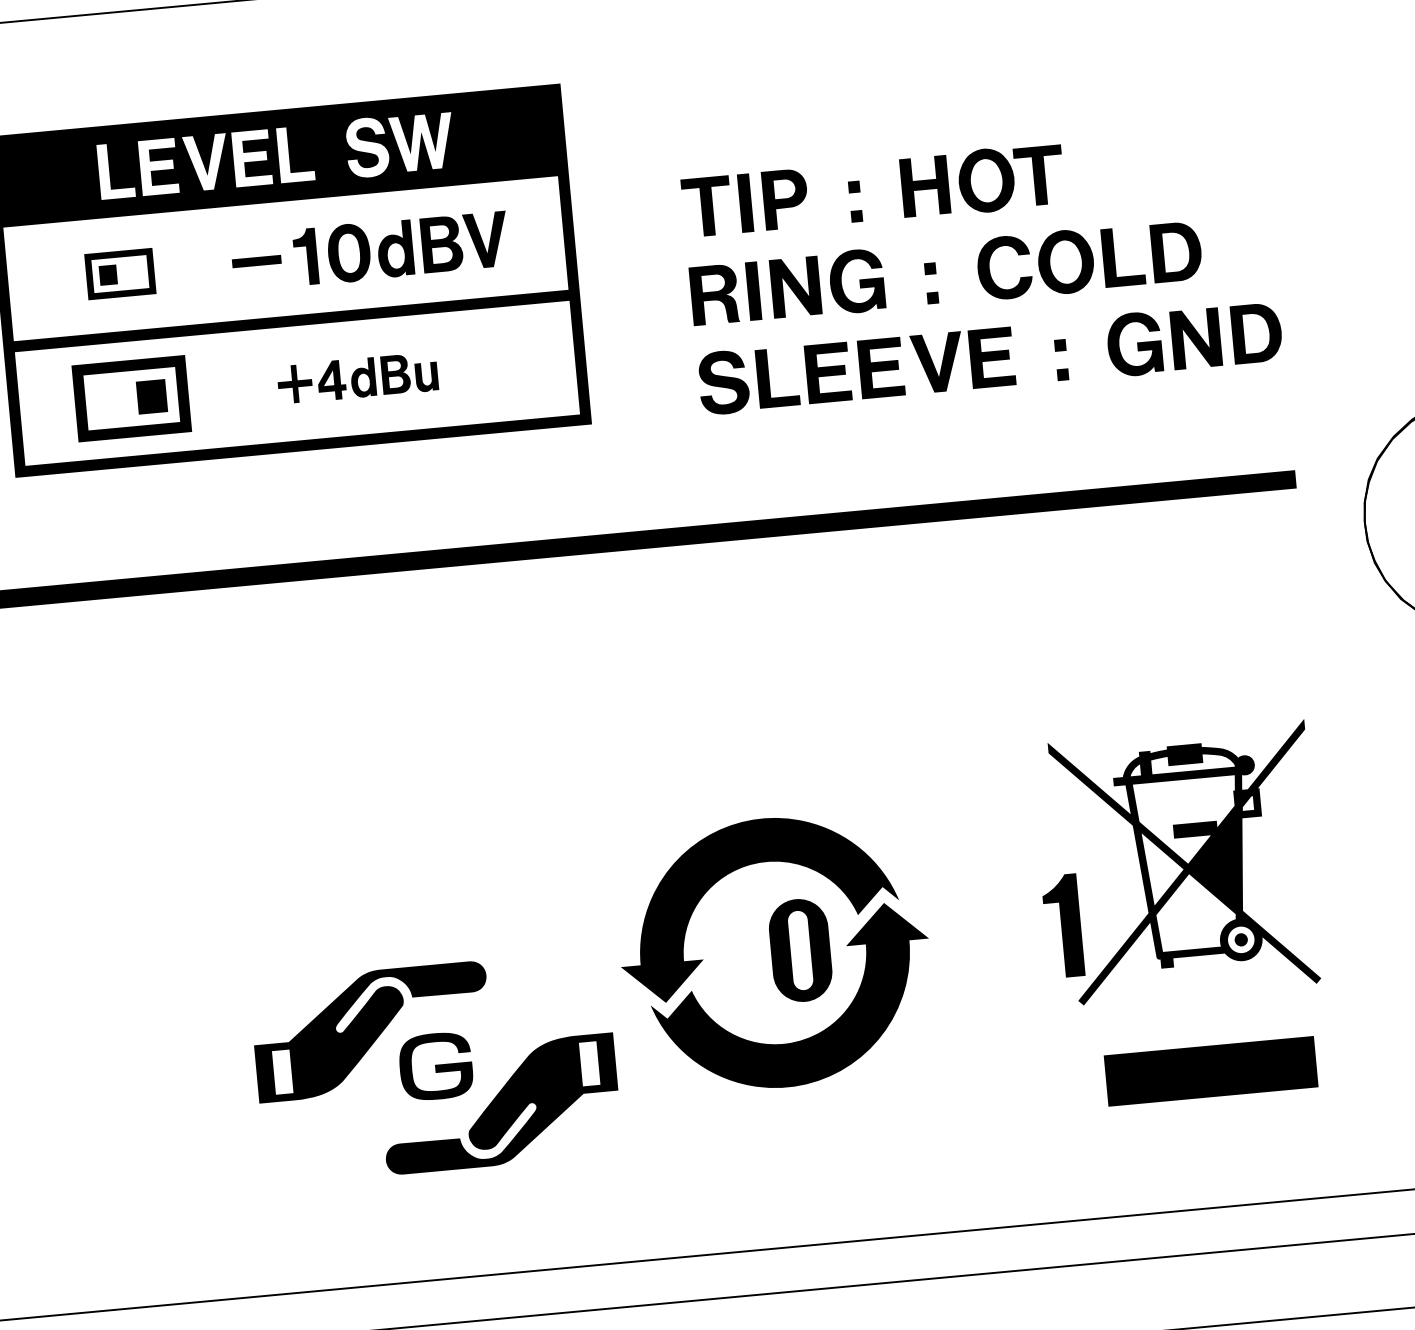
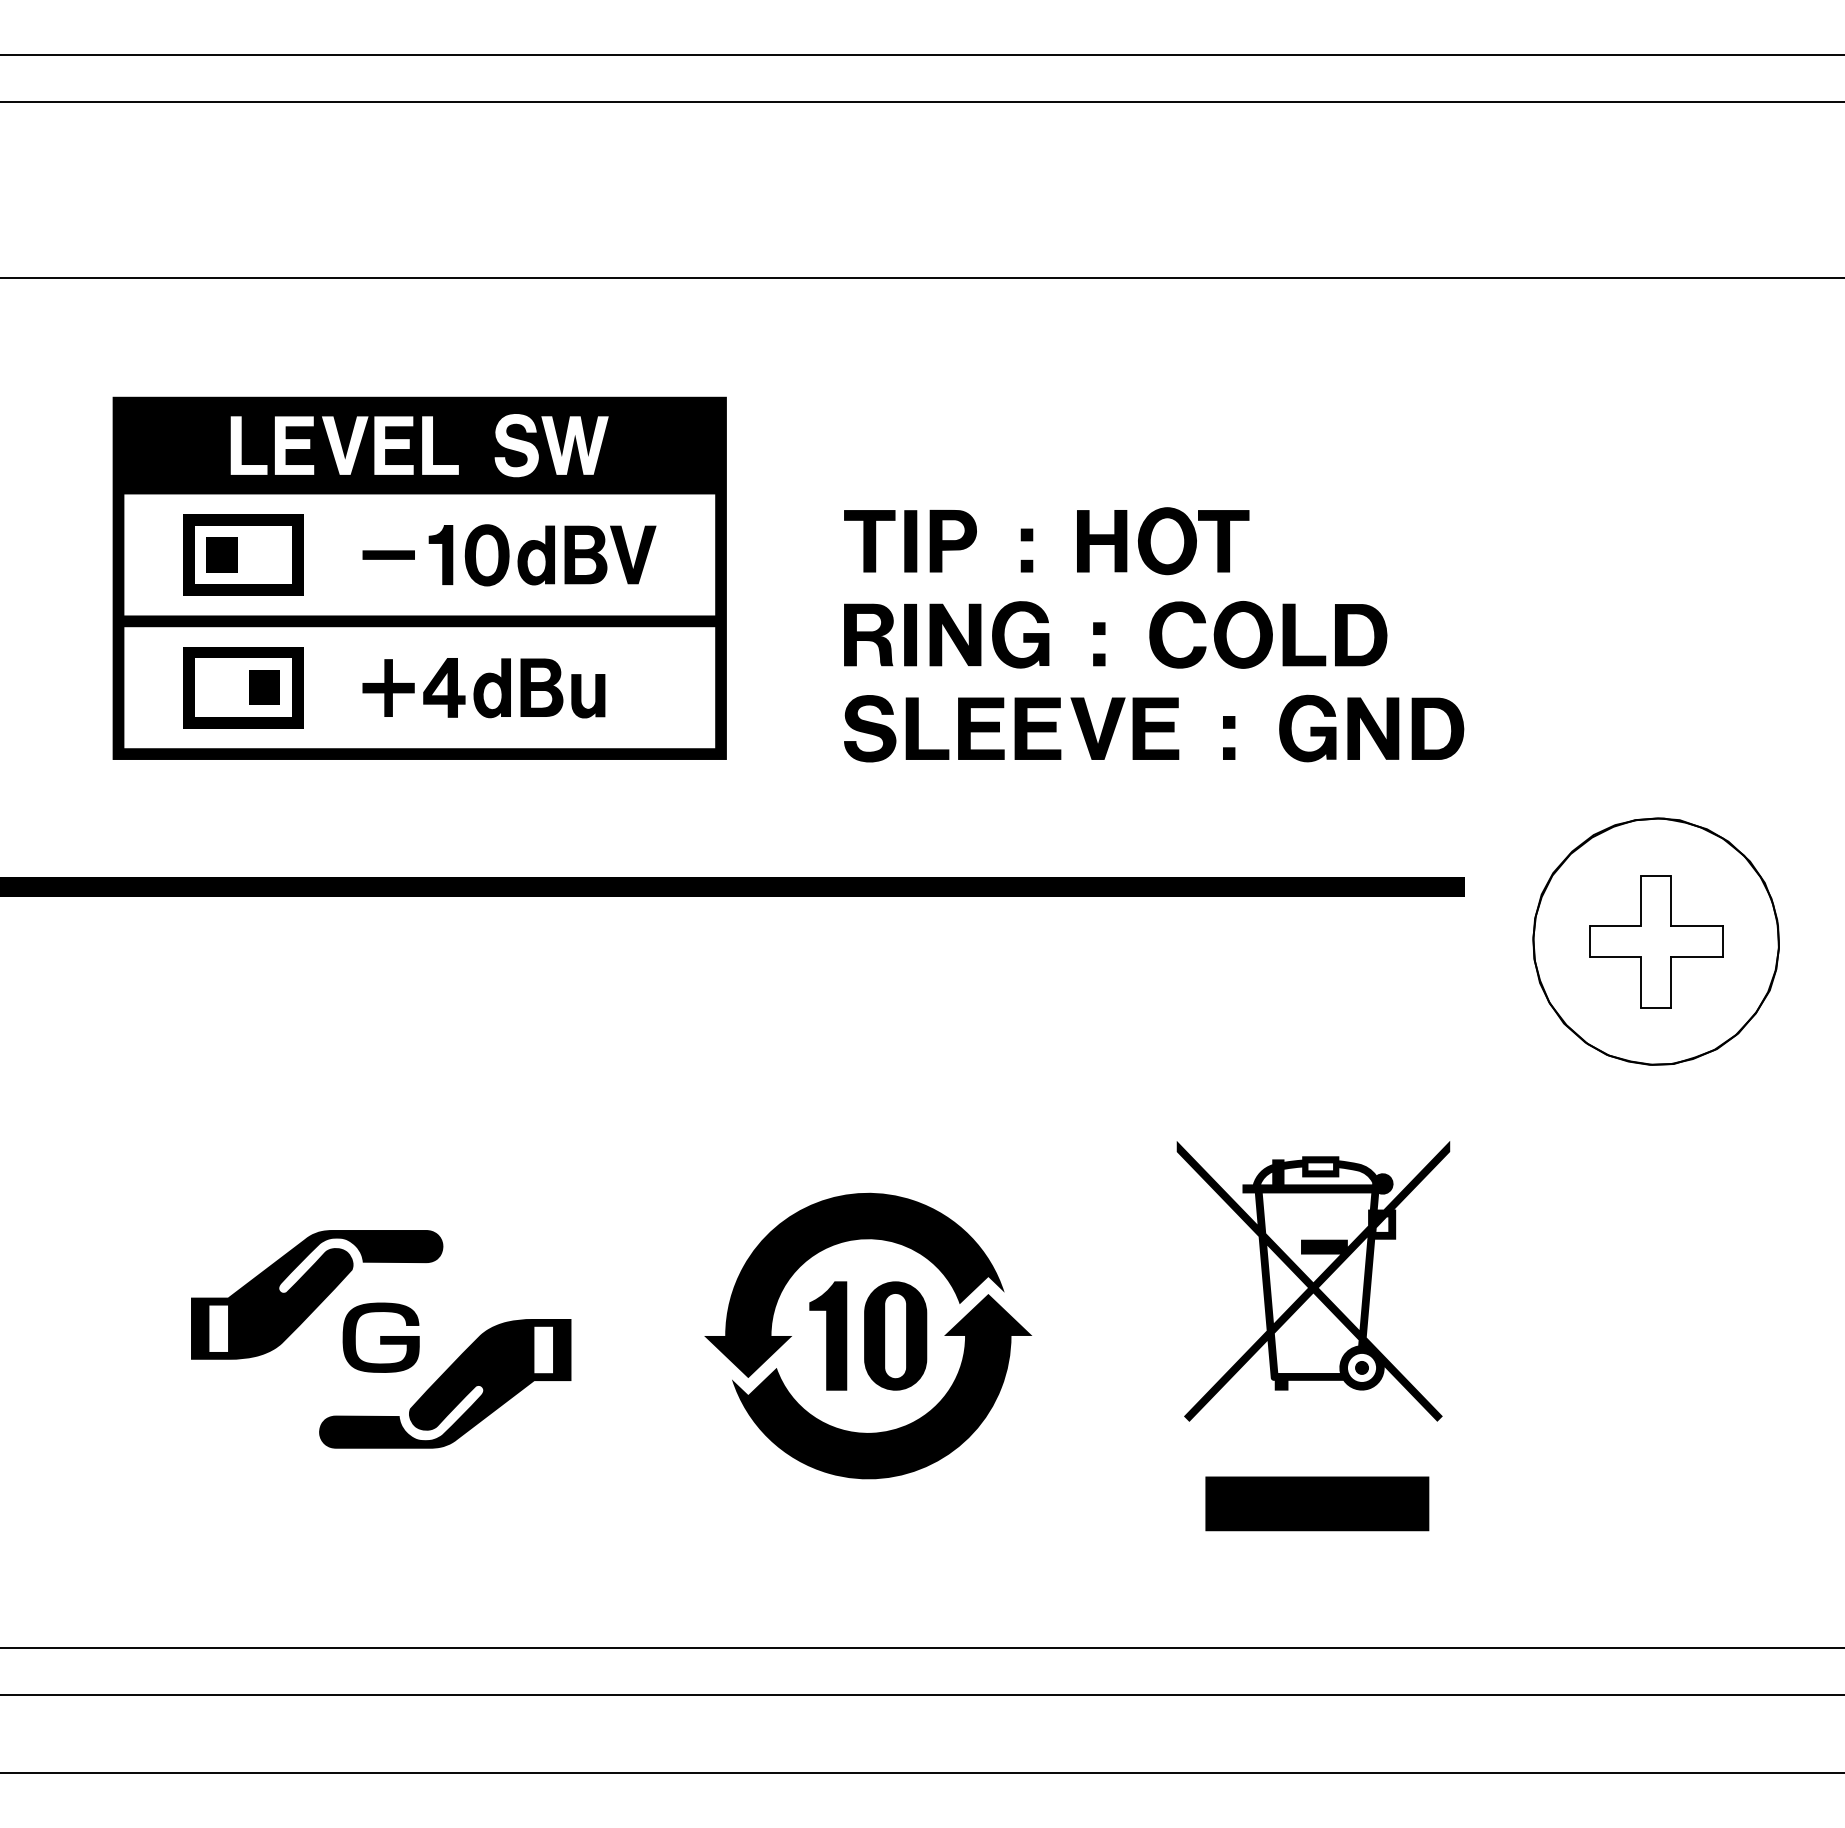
part: (120, 273) -> (243, 554), size x1.67
part: (357, 378) -> (483, 688), size x1.43
part: (1063, 925) -> (828, 1335), moved
part: (436, 1068) -> (381, 1339), moved

